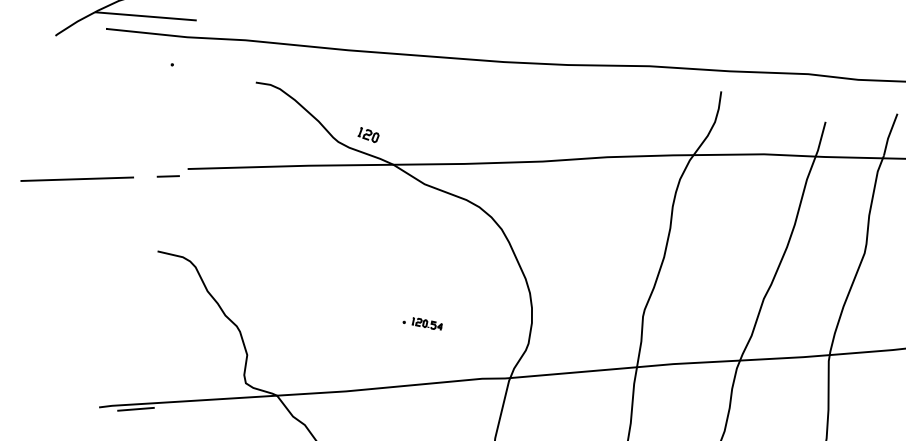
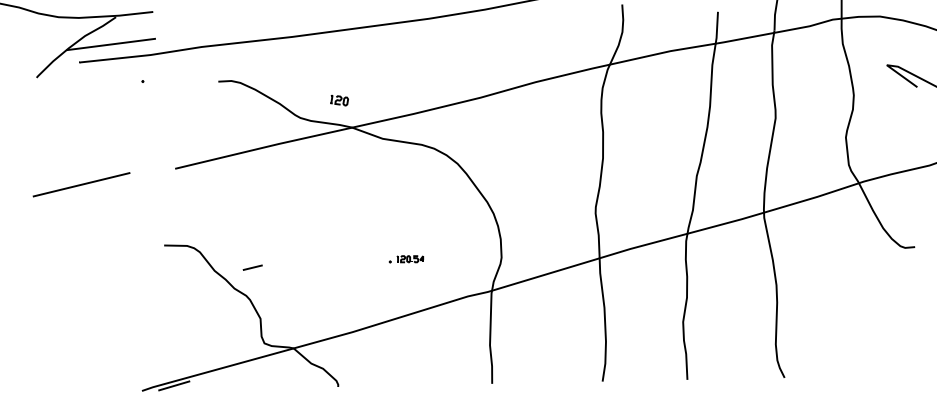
part: (368, 135) -> (339, 100), moved
line: (168, 176) -> (252, 267), moved
line: (77, 178) -> (81, 184), moved

